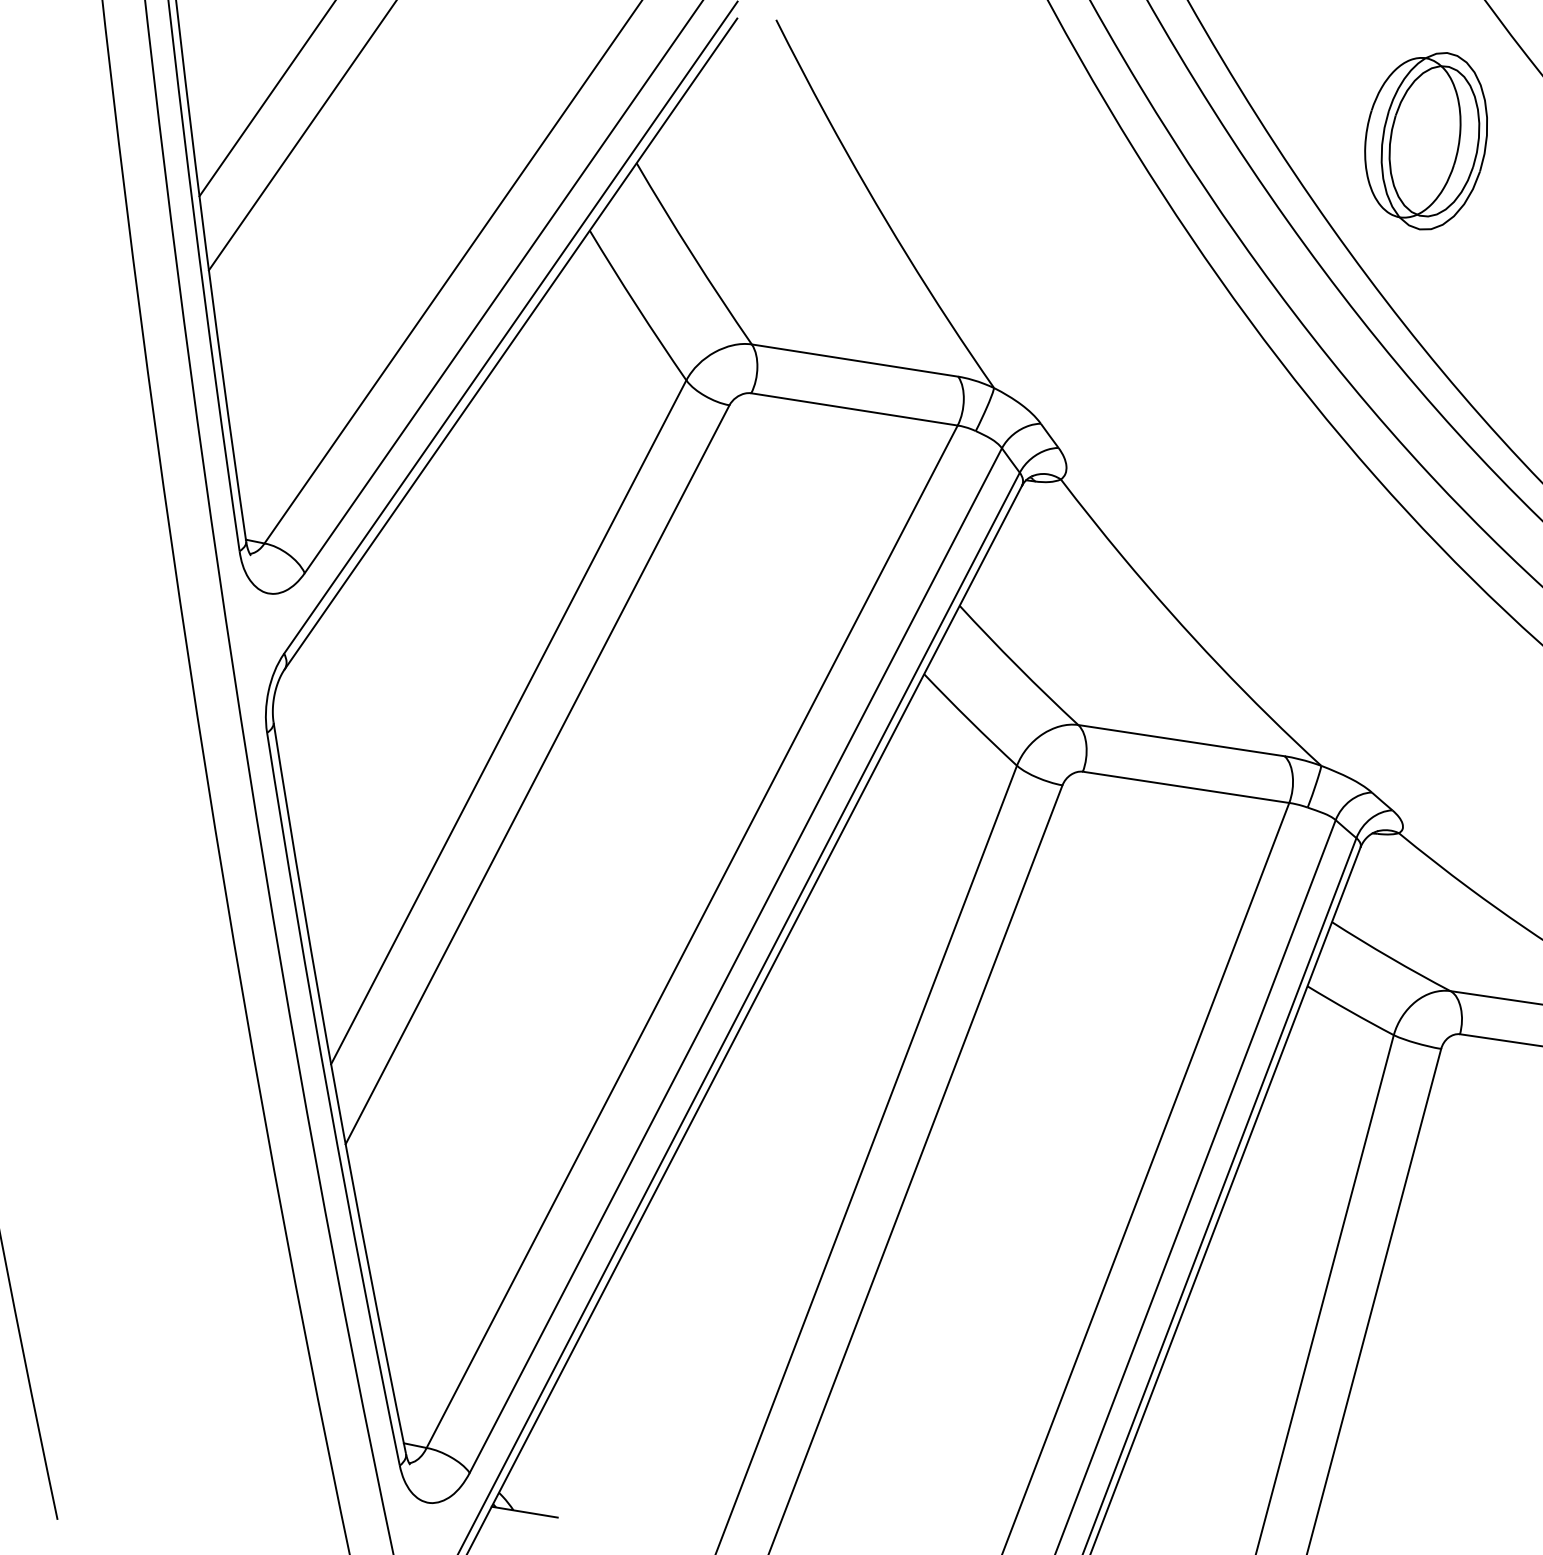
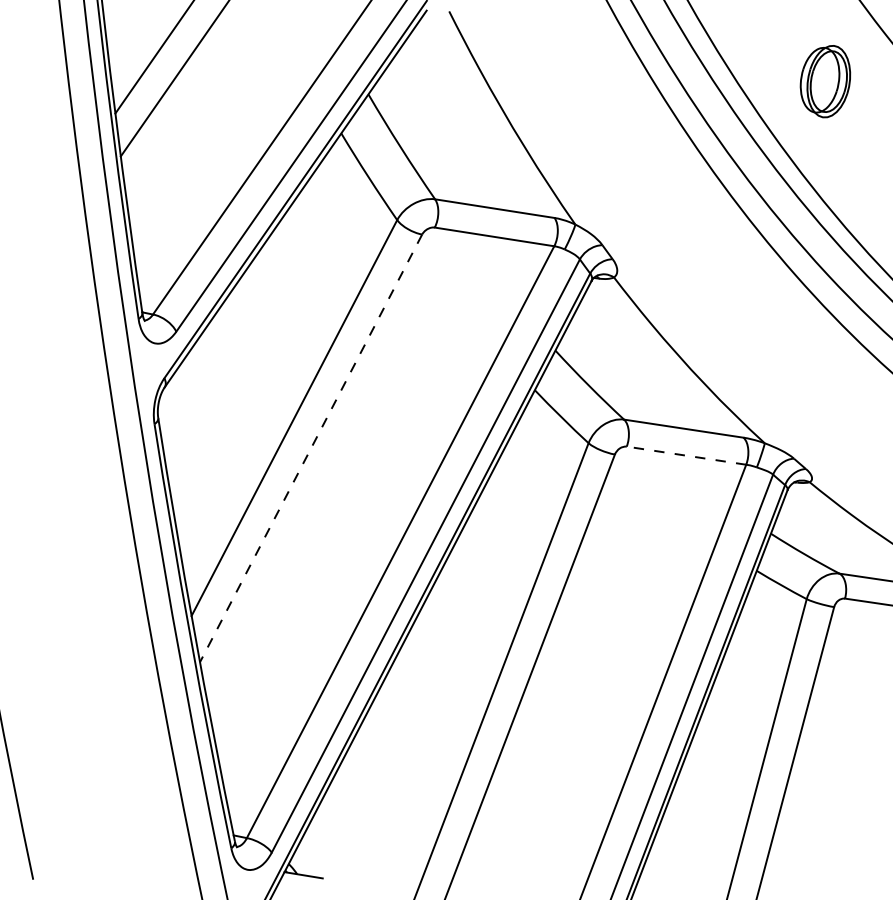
part: (1426, 140) -> (825, 81), size x0.7
line: (536, 774) -> (310, 448), solid -> dashed
line: (1186, 787) -> (686, 455), solid -> dashed

